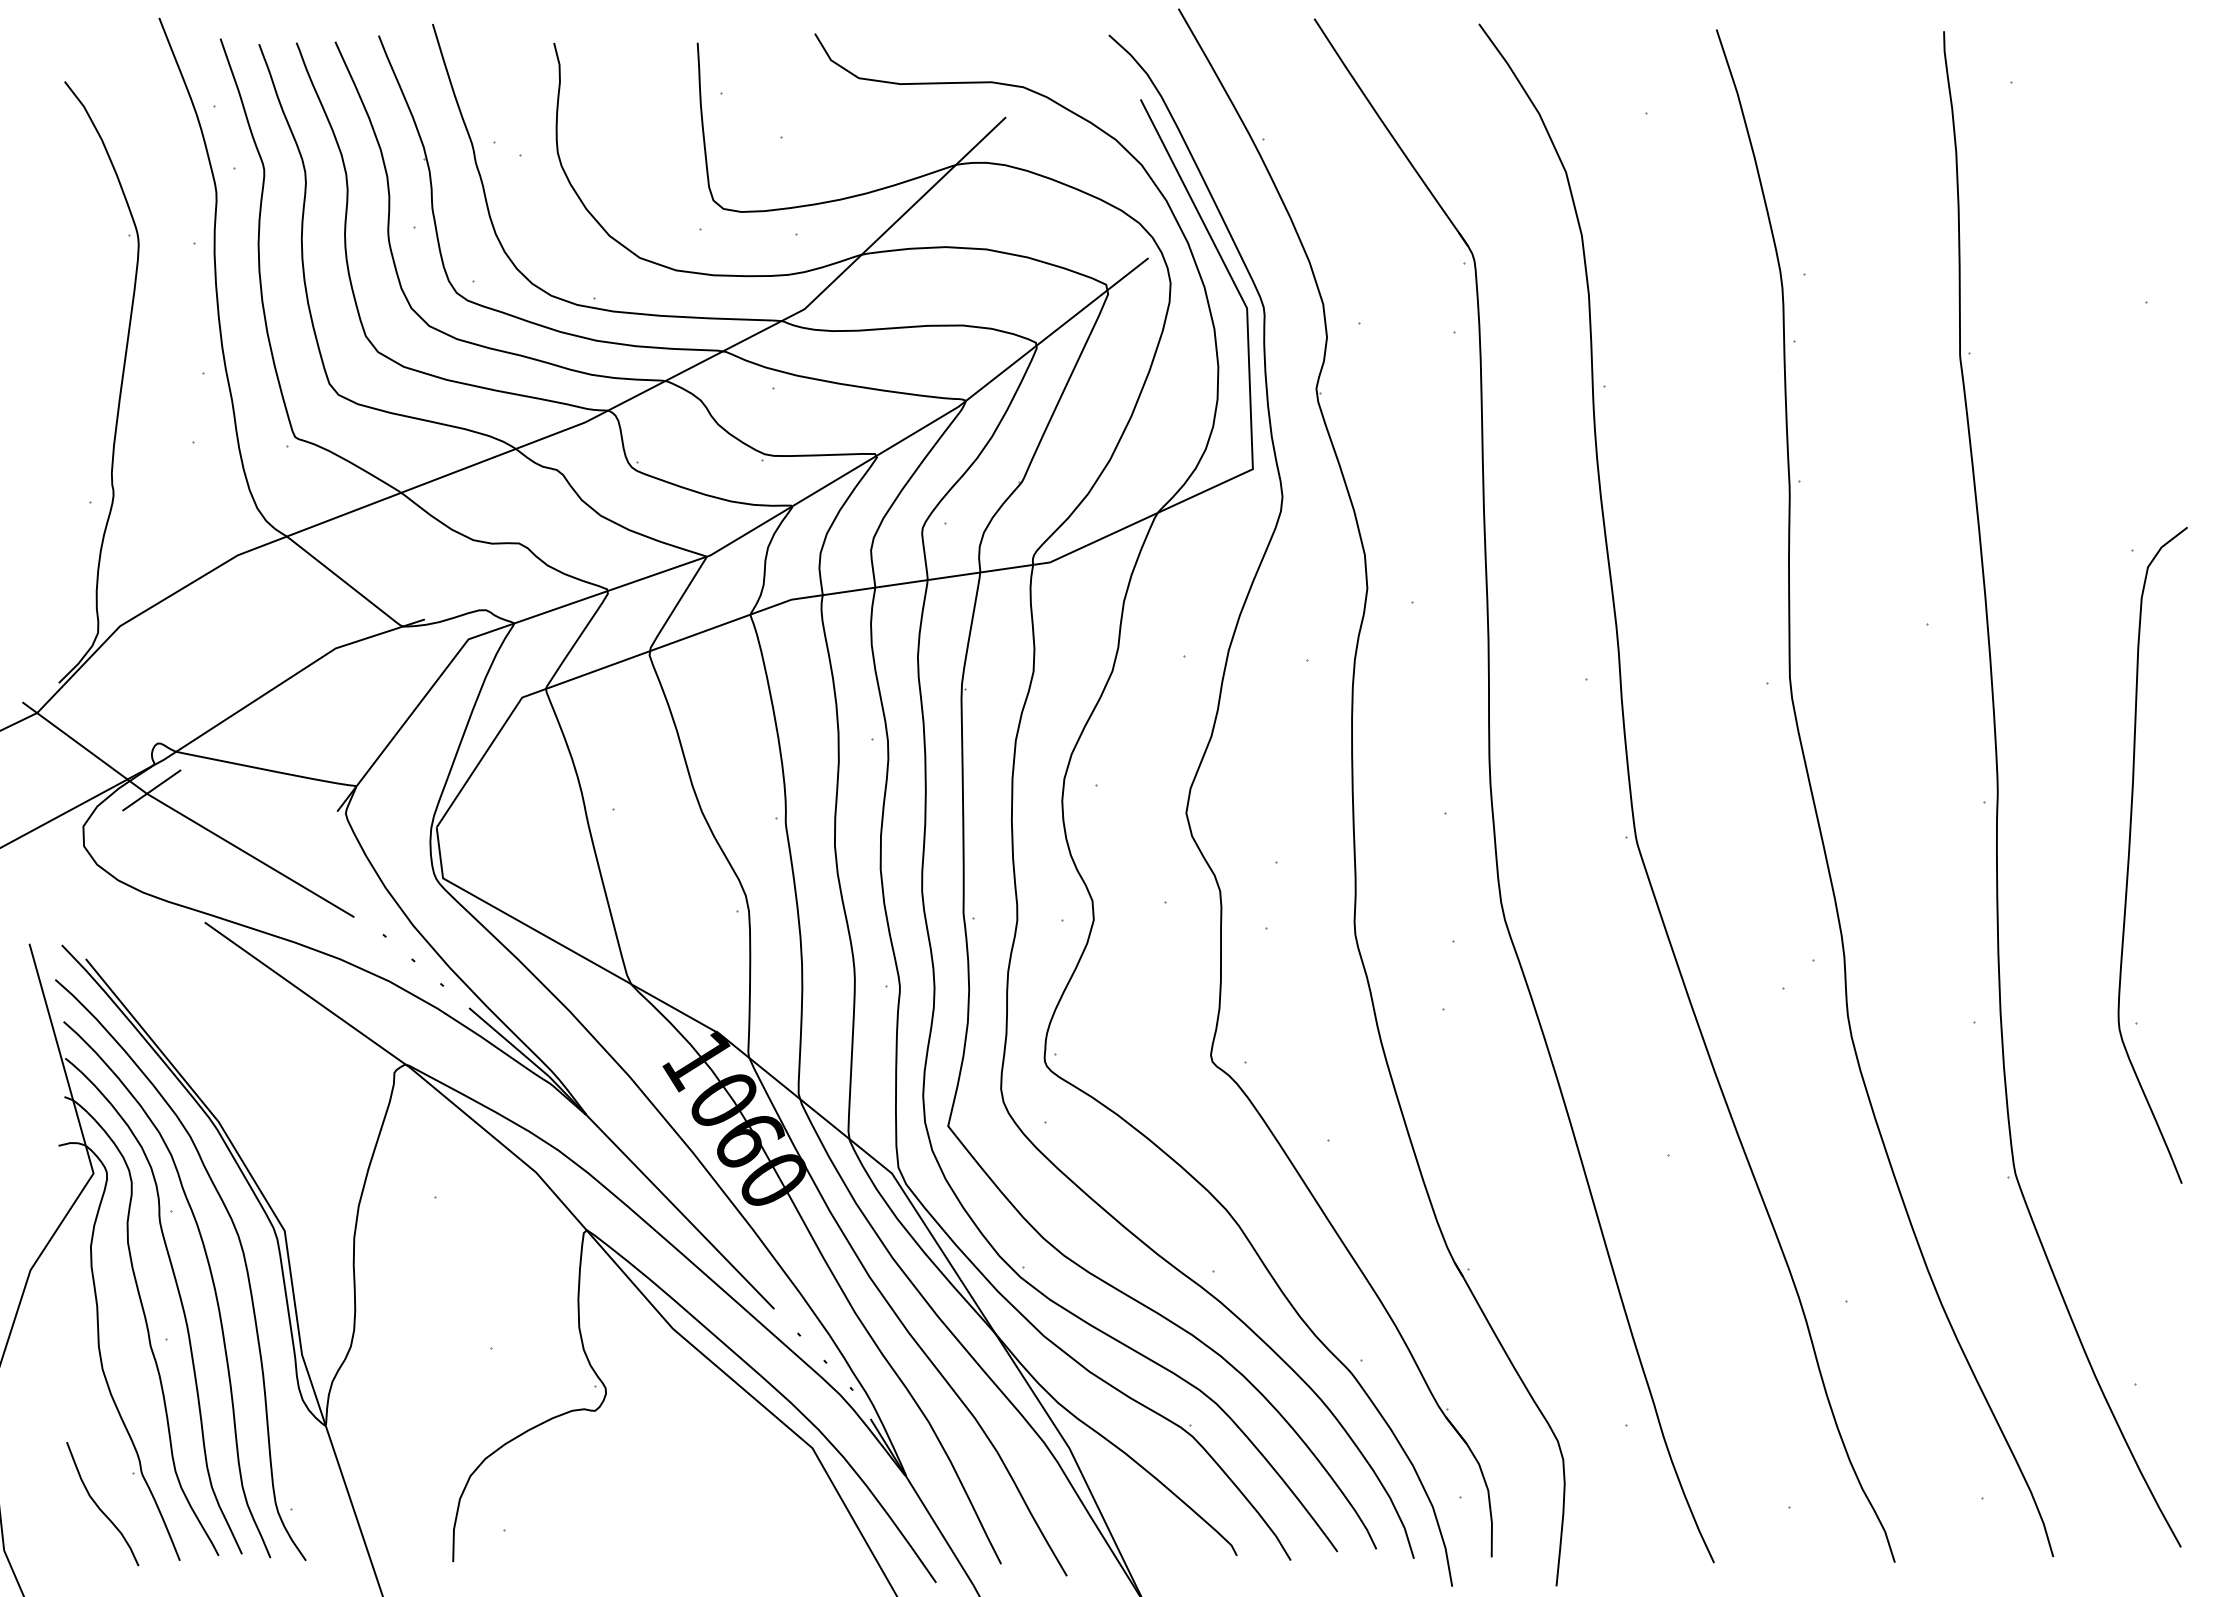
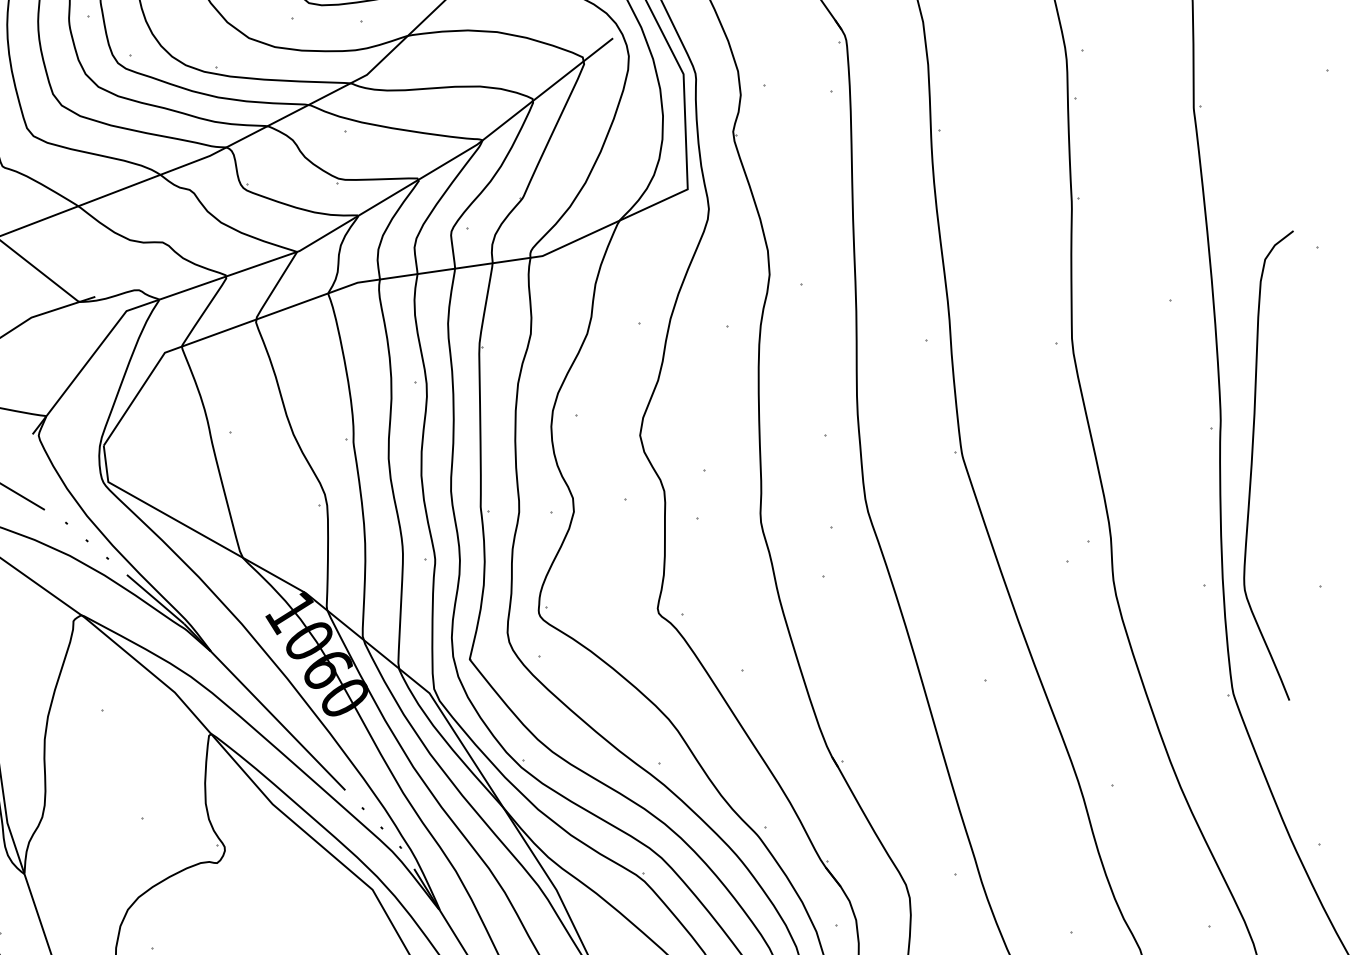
curve: (2130, 850) -> (1252, 462), moved

